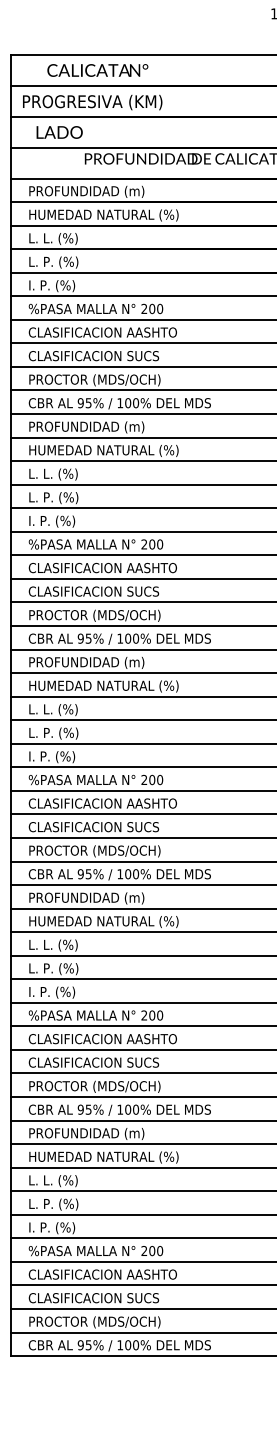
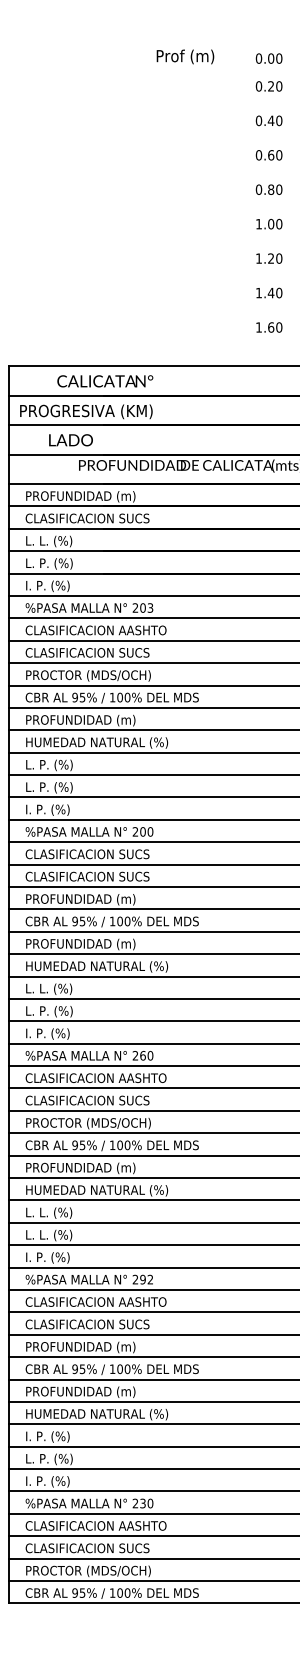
text: (98, 70) -> (105, 381), moved
text: (59, 132) -> (70, 440), moved
text: (103, 214) -> (96, 518), HUMEDAD NATURAL (%) -> CLASIFICACION SUCS
text: (160, 308) -> (150, 607), 200 -> 203
text: (61, 473) -> (56, 764), L. L. (%) -> L. P. (%)
text: (151, 568) -> (142, 854), CLASIFICACION AASHTO -> CLASIFICACION SUCS
text: (107, 615) -> (100, 899), PROCTOR (MDS/OCH) -> PROFUNDIDAD (m)
text: (151, 779) -> (142, 1055), 200 -> 260
text: (61, 969) -> (56, 1235), L. P. (%) -> L. L. (%)
text: (155, 1015) -> (146, 1279), 200 -> 292
text: (107, 1086) -> (100, 1347), PROCTOR (MDS/OCH) -> PROFUNDIDAD (m)
text: (53, 1180) -> (49, 1436), L. L. (%) -> I. P. (%)
text: (151, 1250) -> (142, 1503), 200 -> 230

